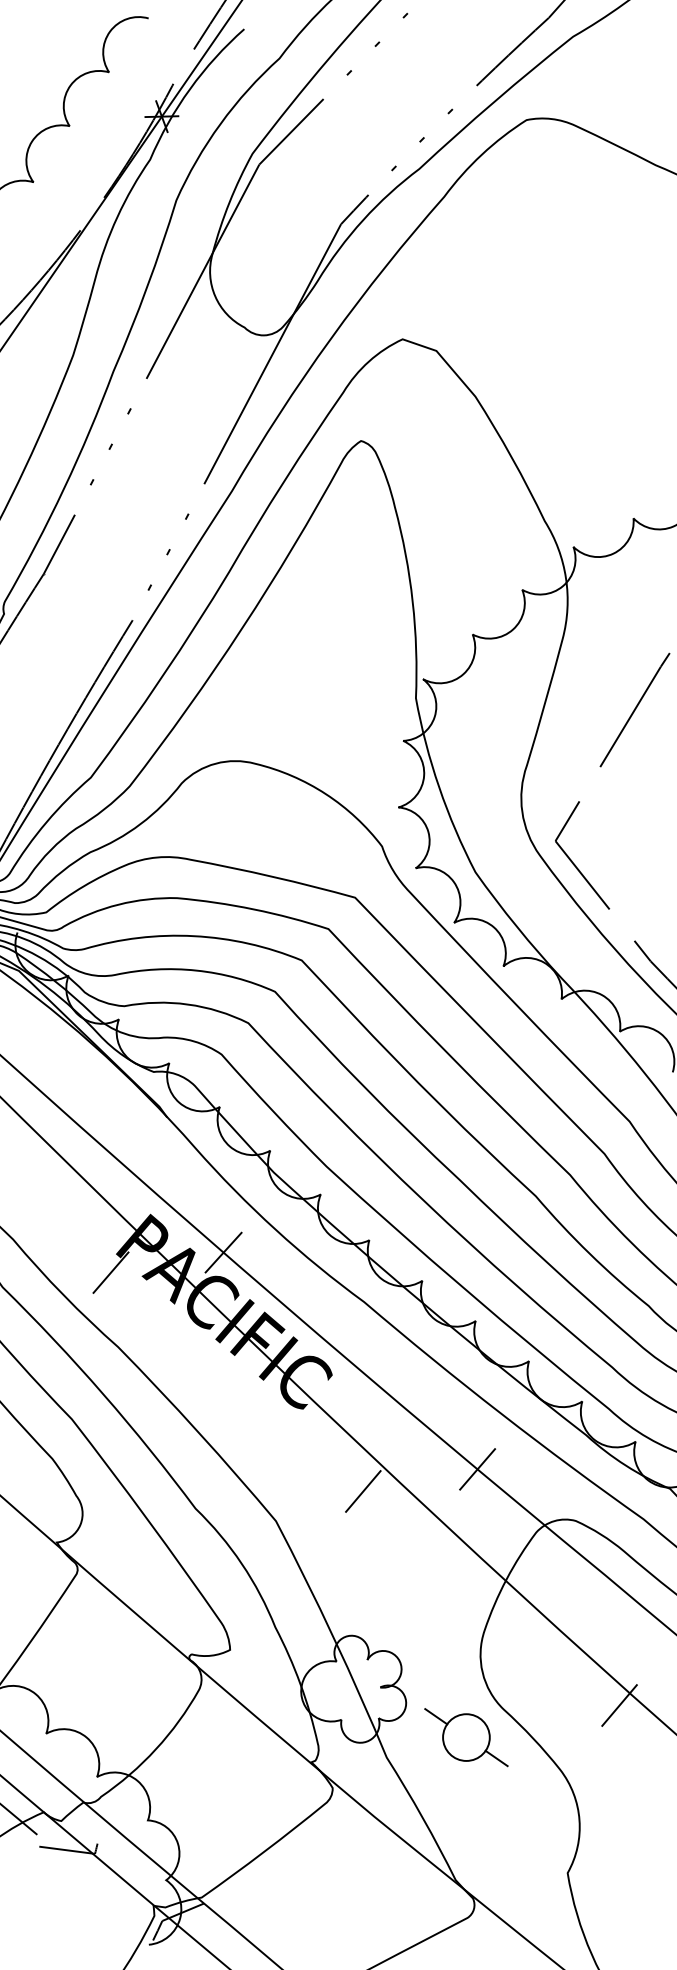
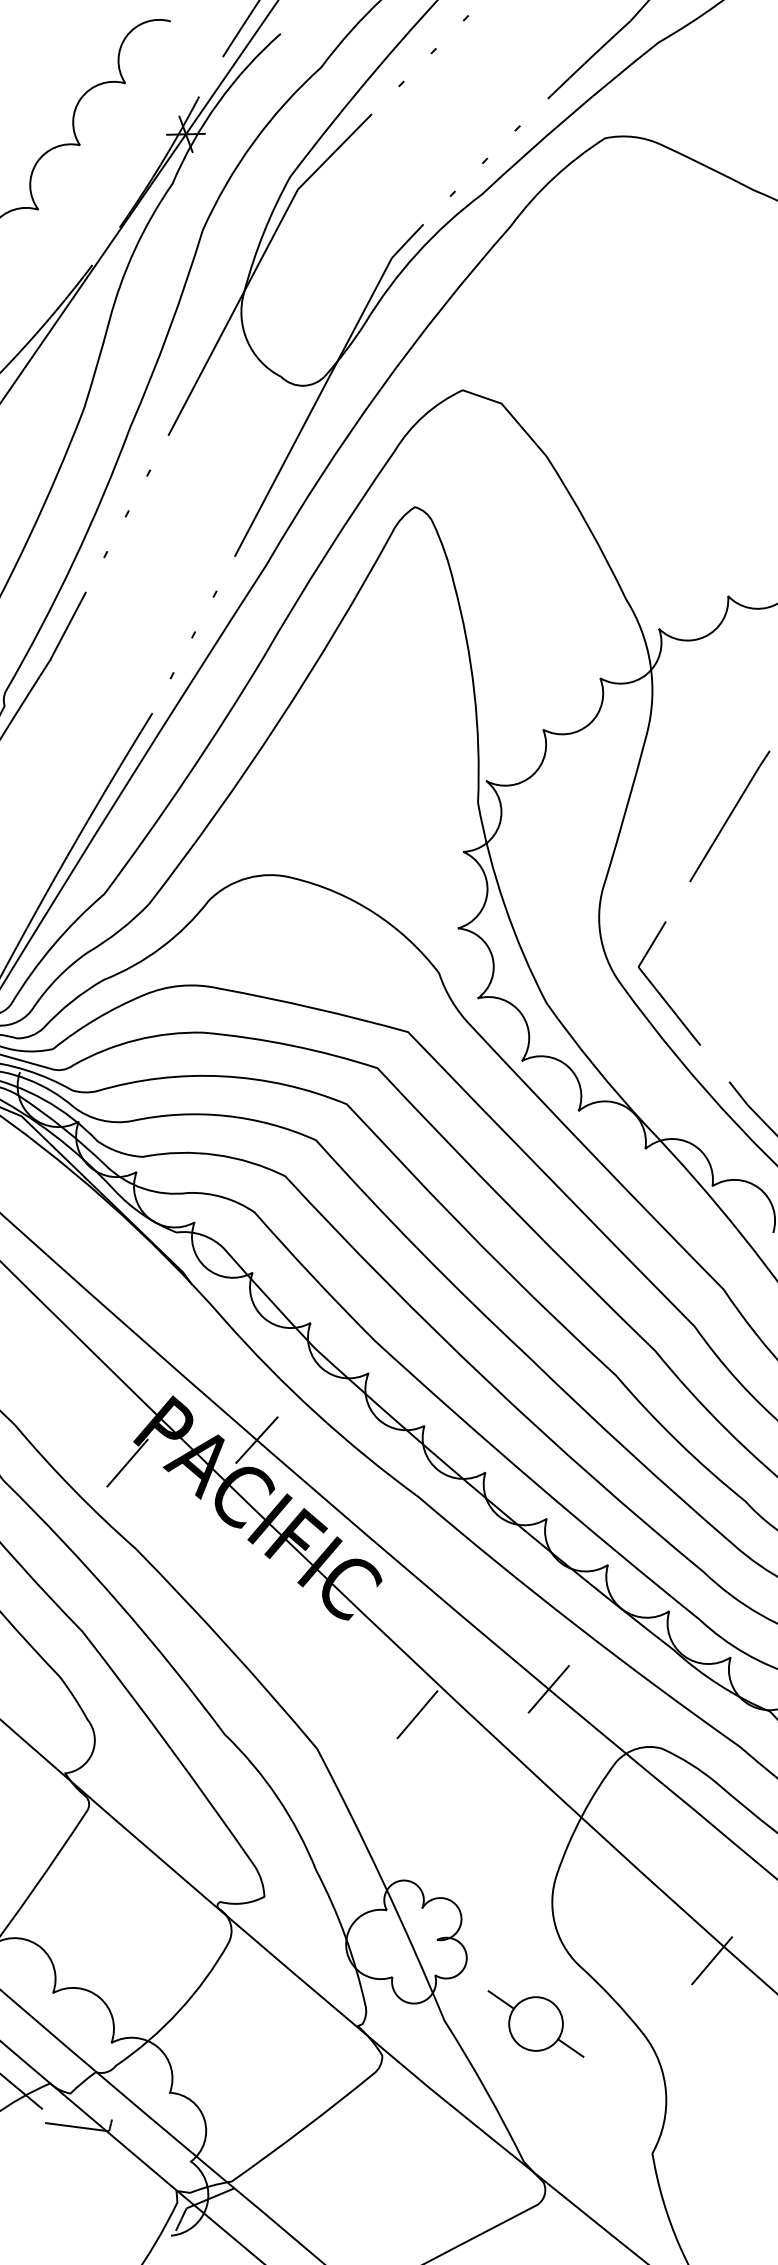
part: (466, 1737) -> (536, 2023), moved

